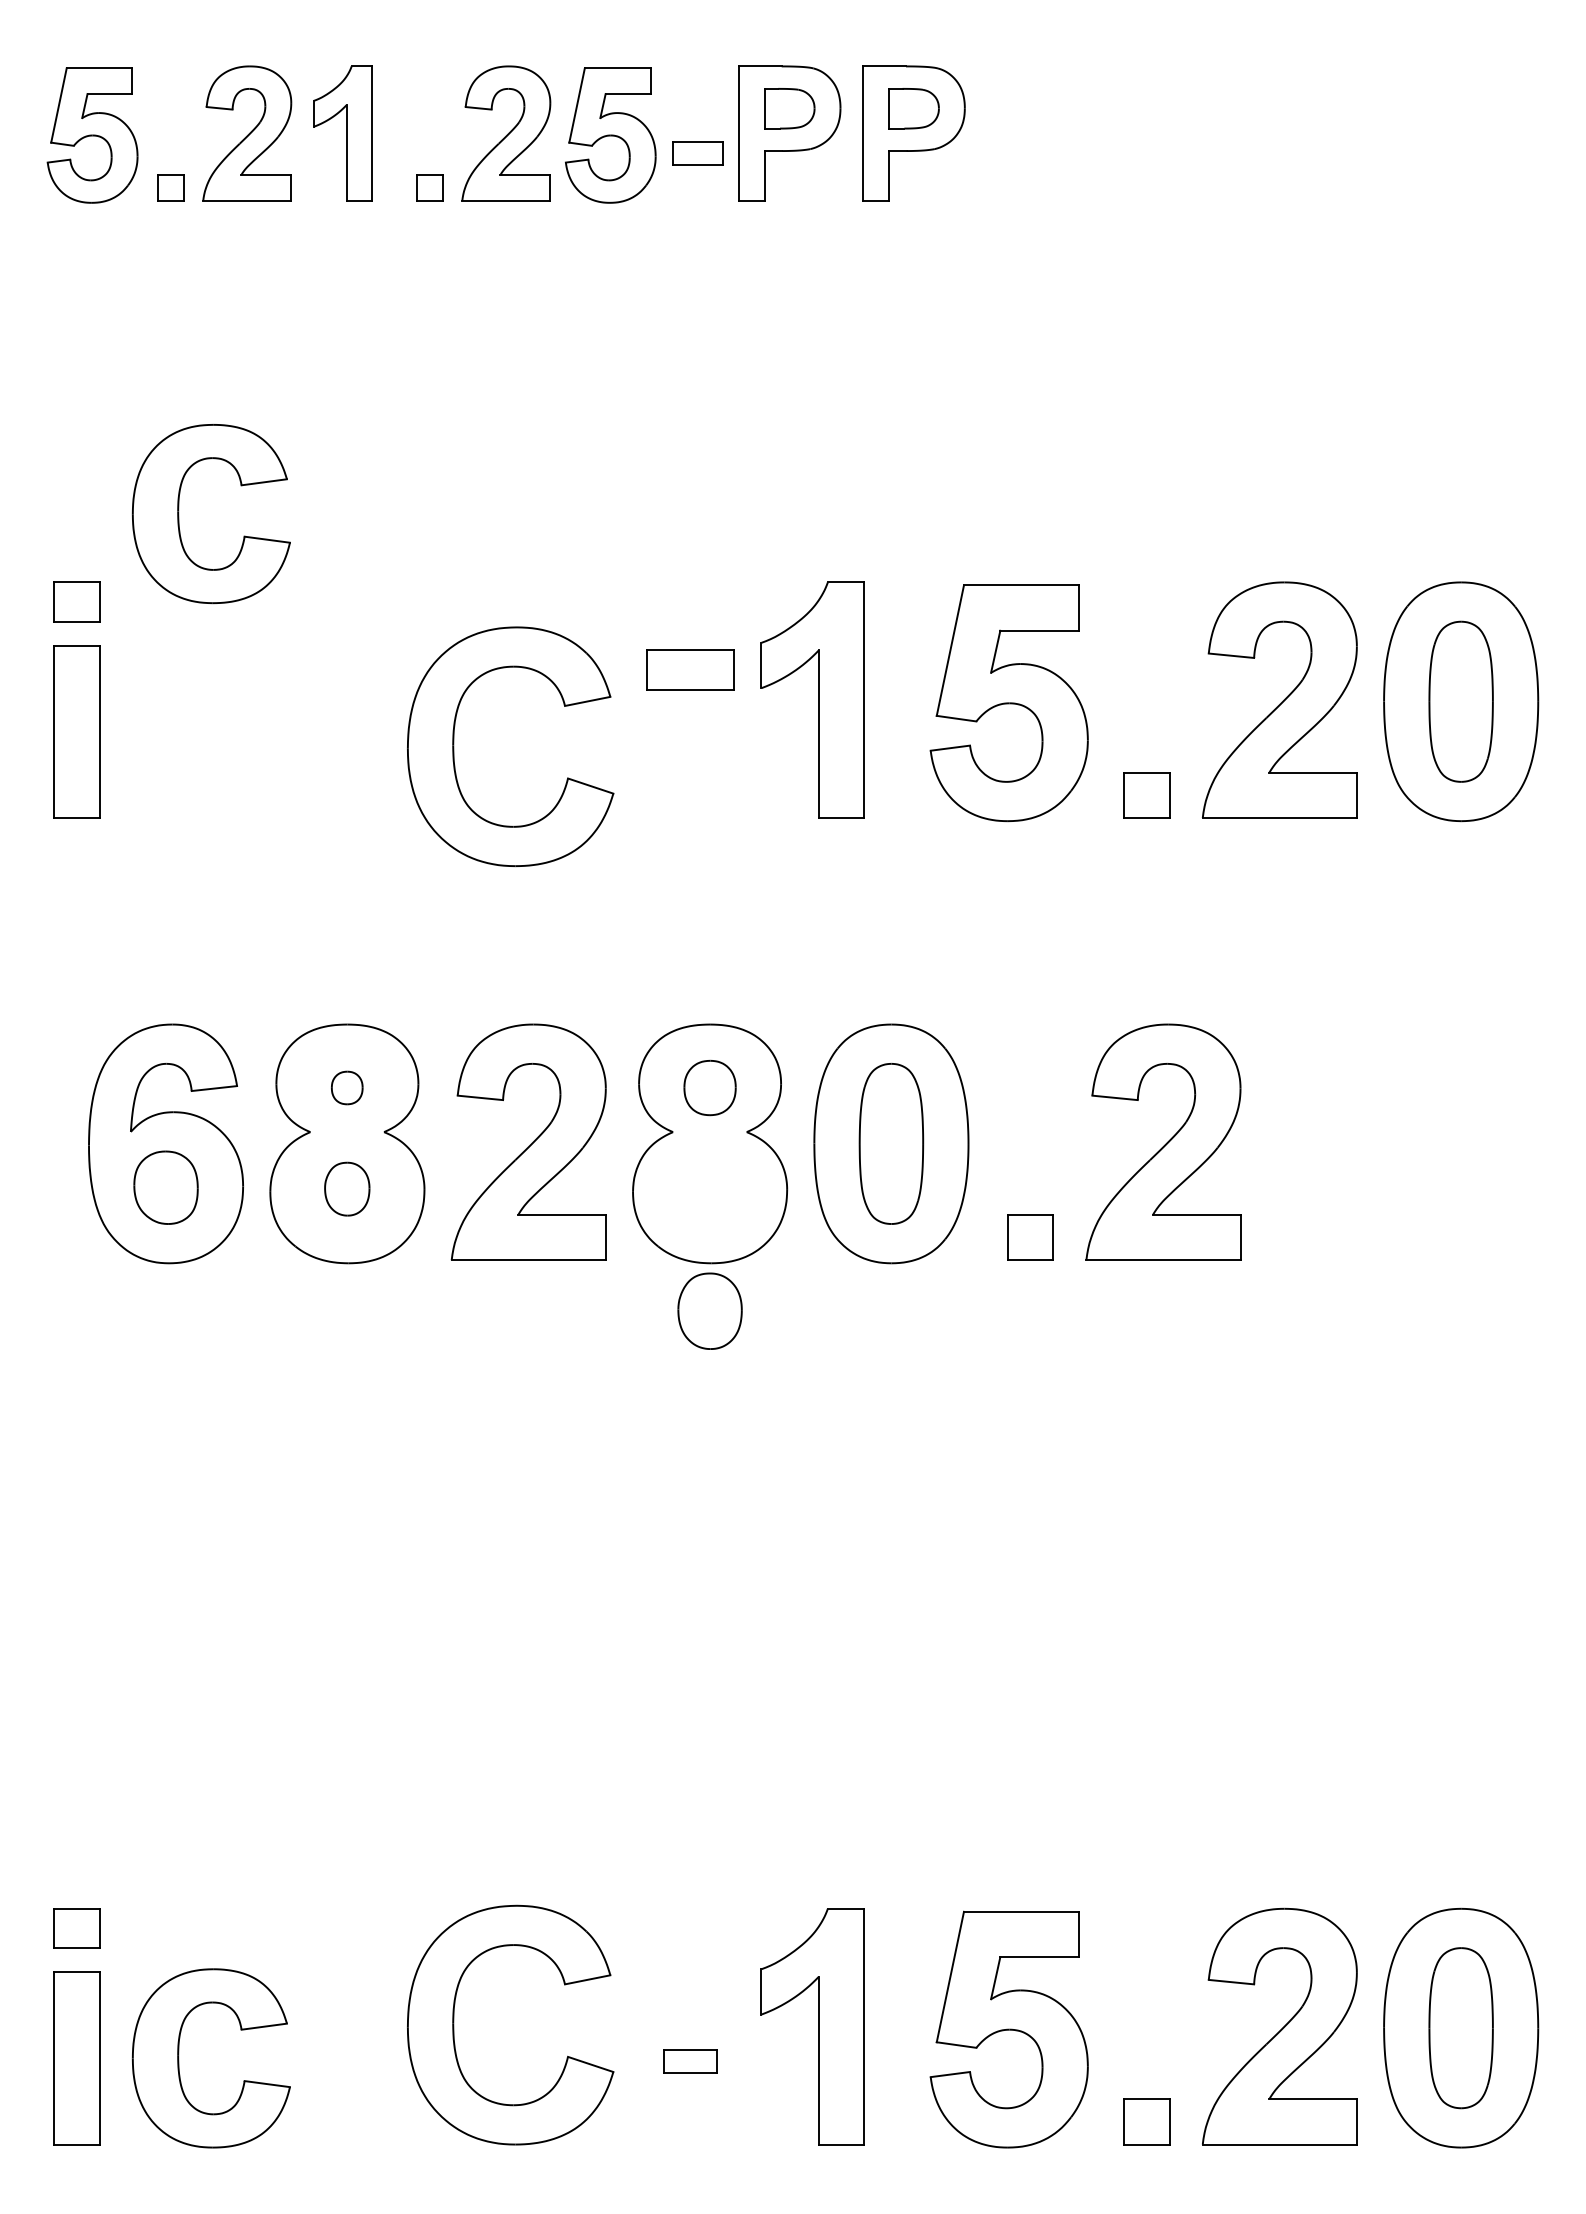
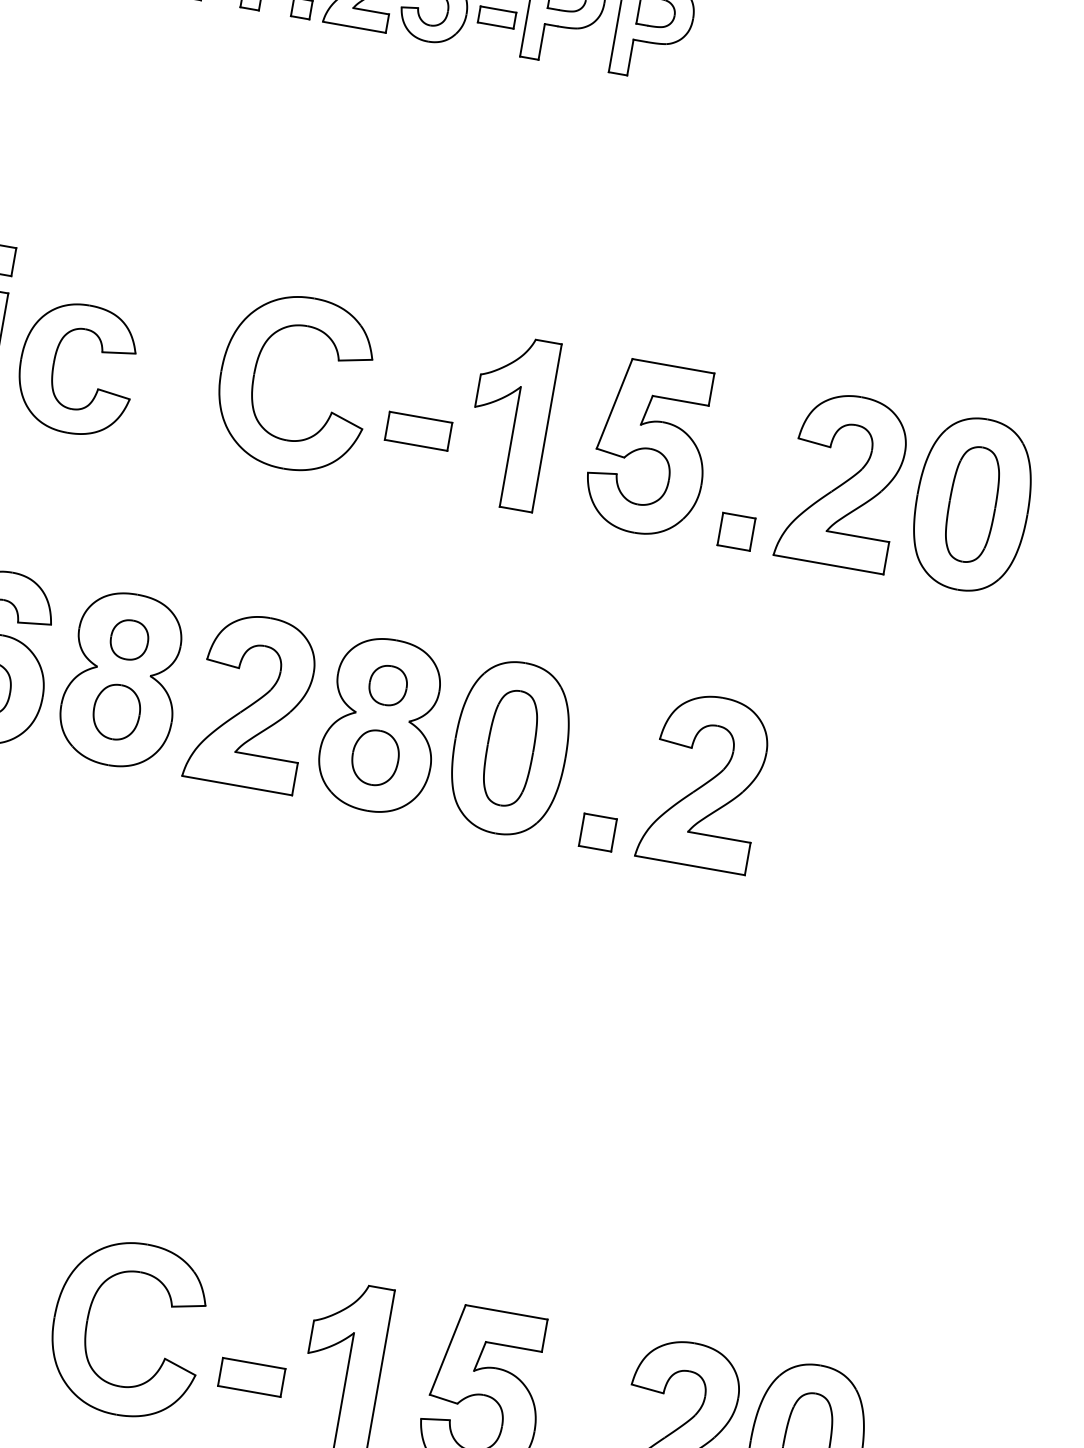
part: (179, 514) -> (54, 365), moved
part: (690, 669) -> (418, 430), moved
part: (454, 746) -> (254, 375), moved
part: (346, 1087) -> (128, 639), size x1.67
part: (346, 1188) -> (116, 711), size x1.43
part: (709, 1310) -> (375, 757), moved
part: (690, 2061) -> (251, 1377), size x1.67

